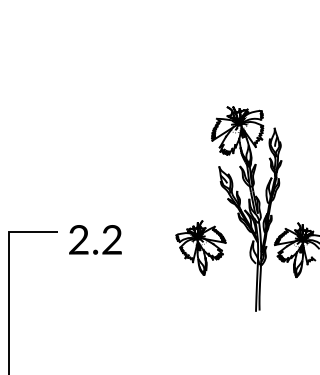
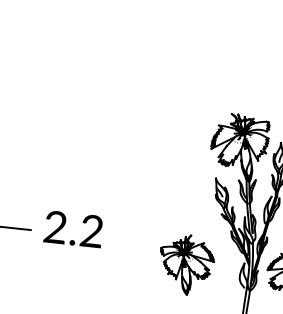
text: (95, 239) -> (73, 228), moved

